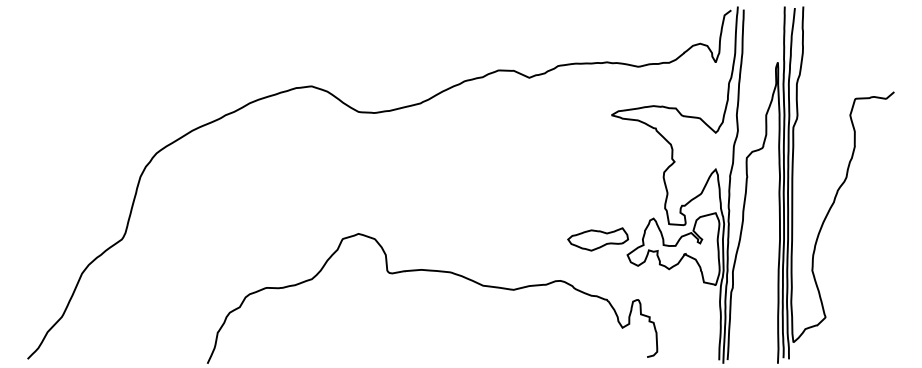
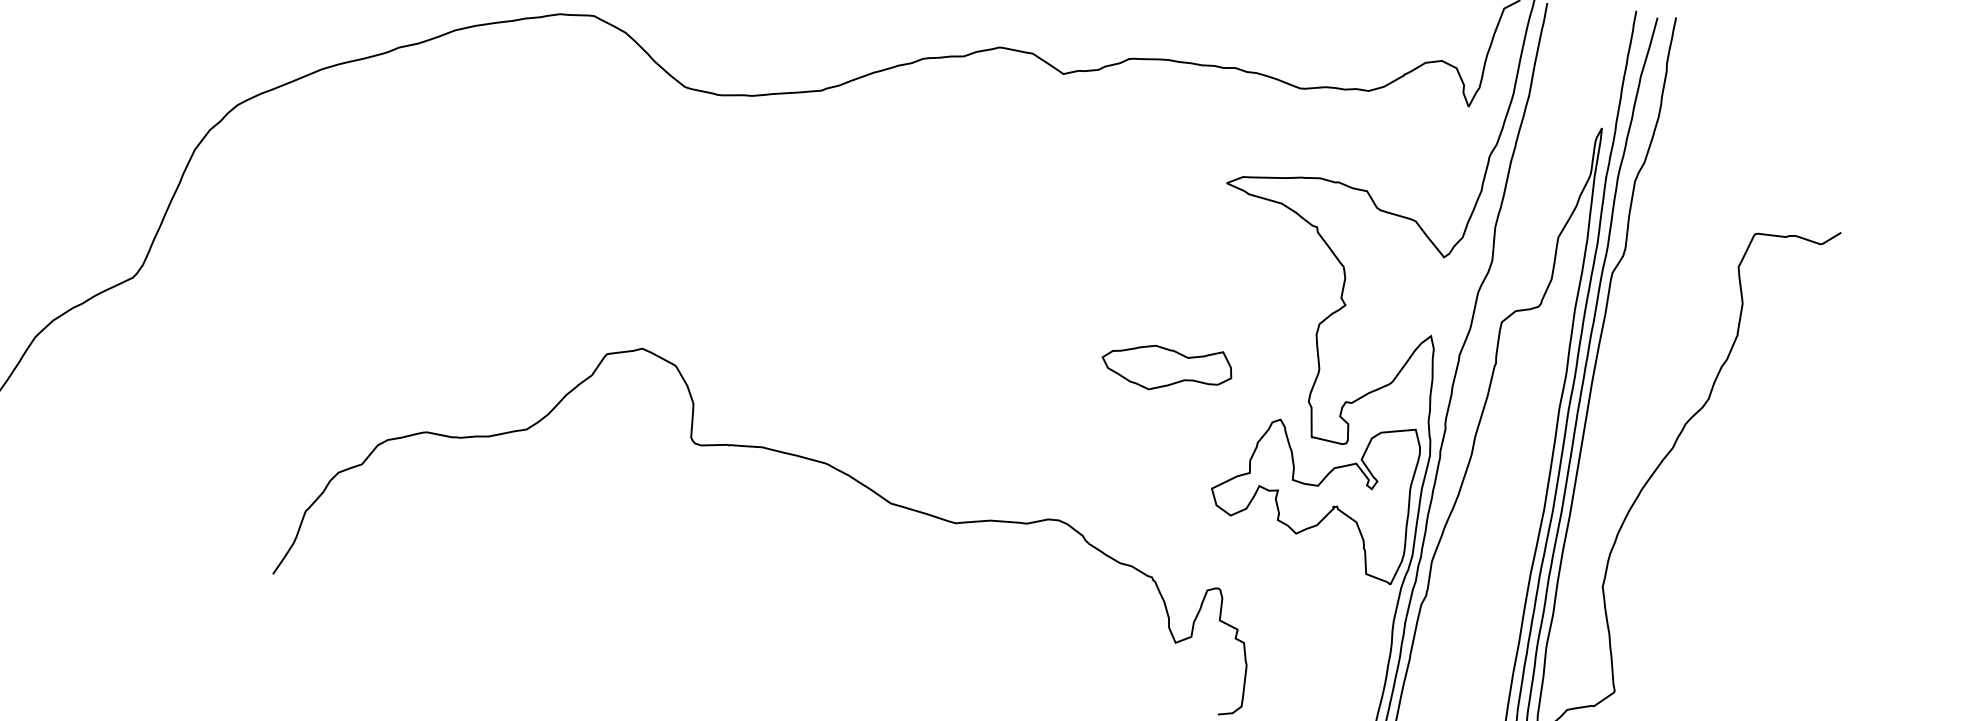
part: (597, 239) -> (1165, 367), moved

